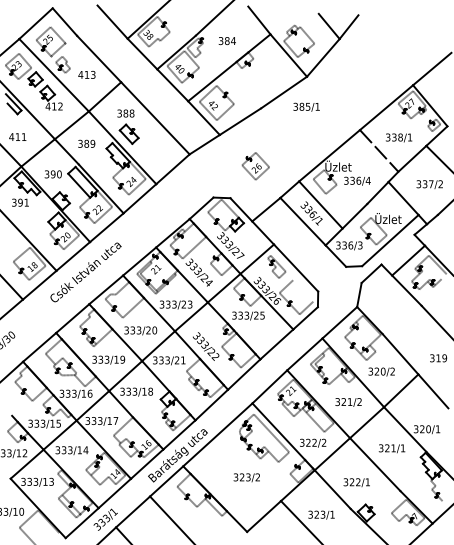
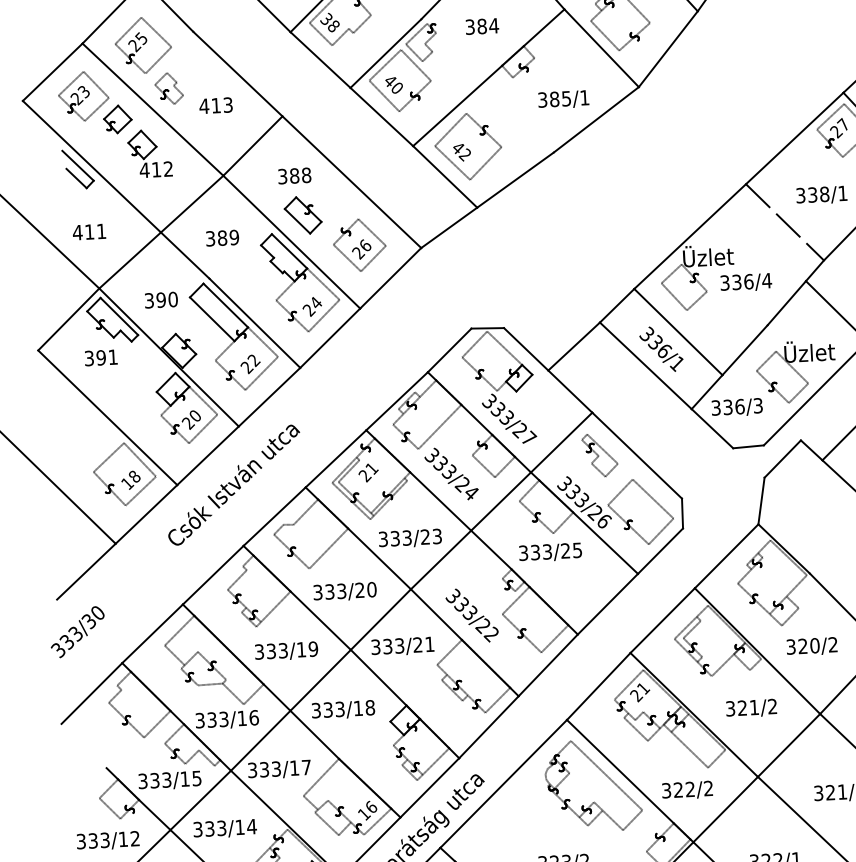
text: (306, 106) -> (563, 98), moved
part: (255, 166) -> (359, 245), moved
line: (303, 290) -> (653, 497), added

